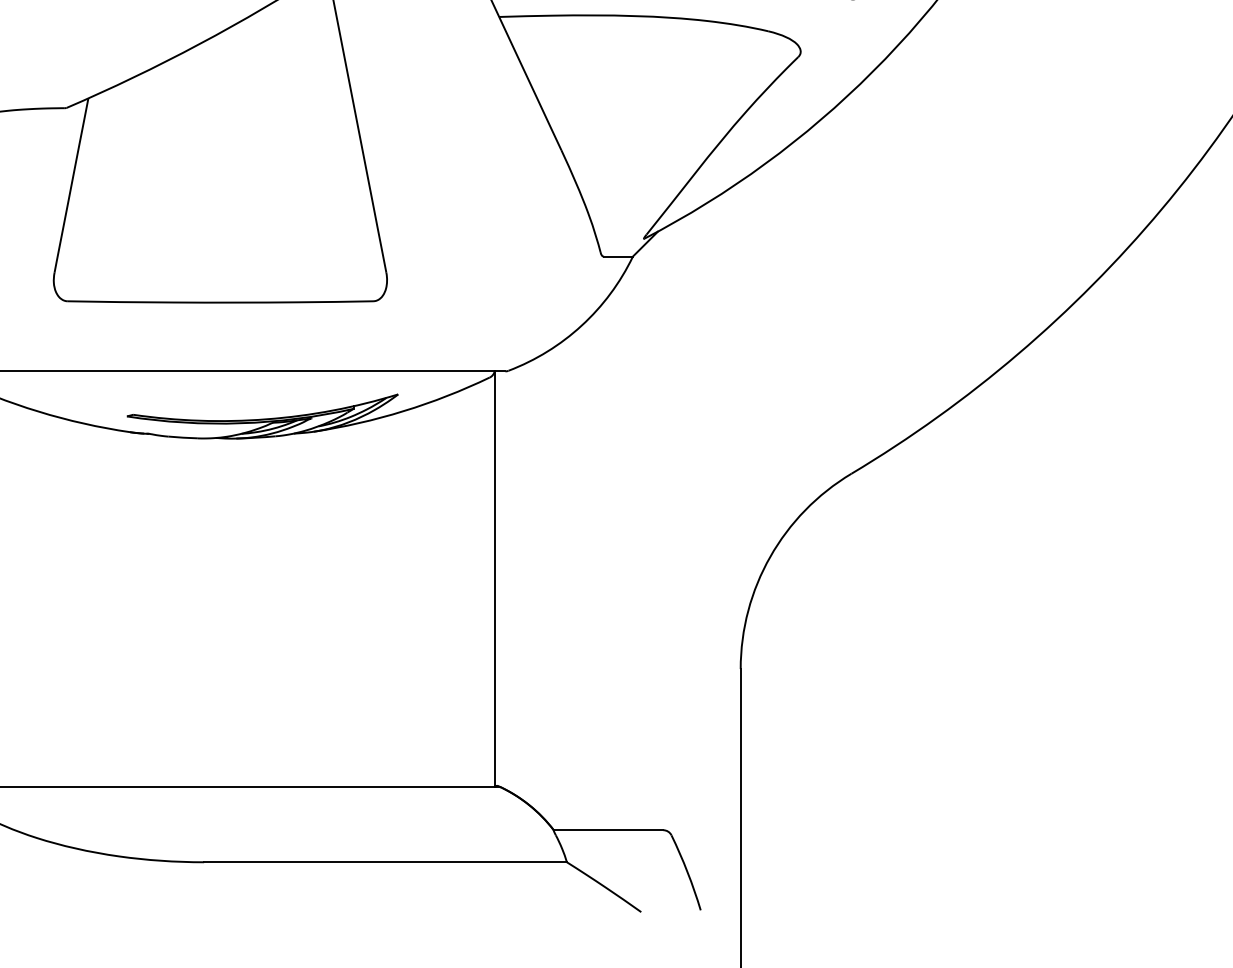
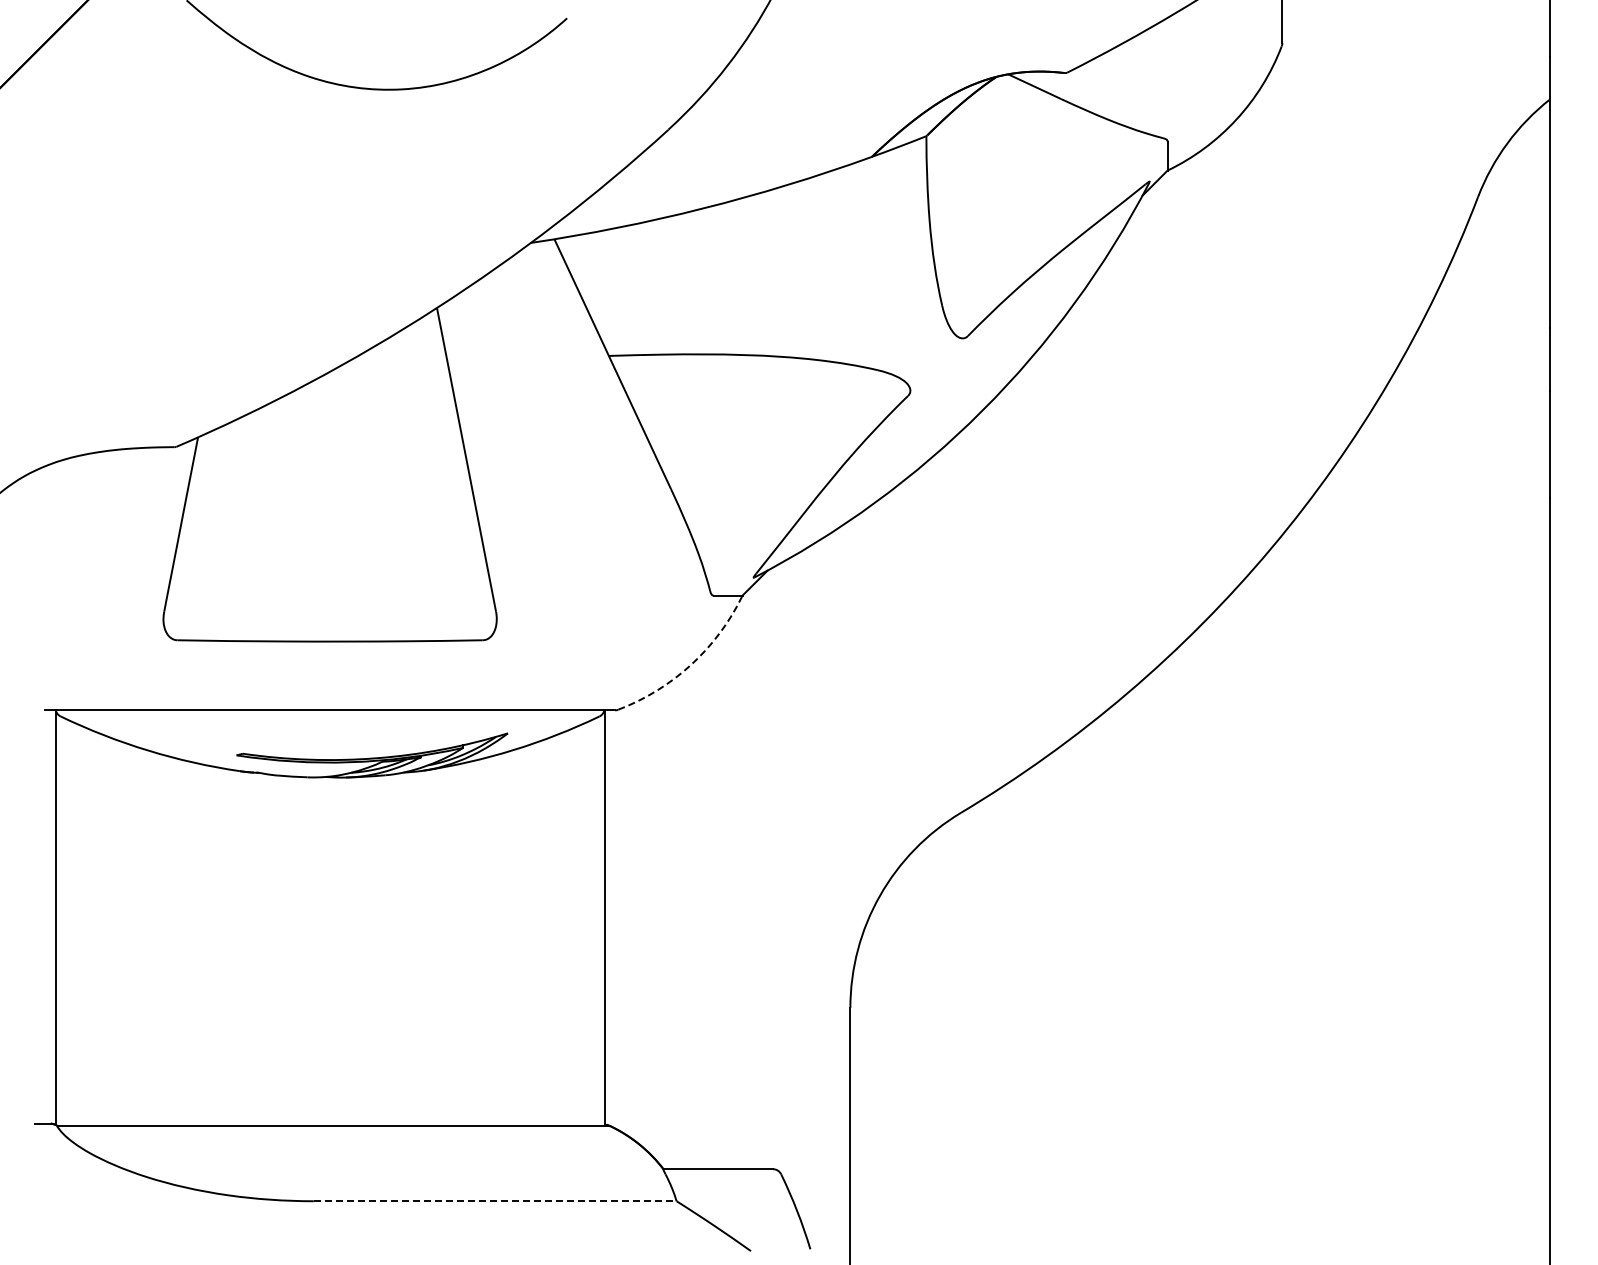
arc: (581, 325) -> (691, 664), solid -> dashed
line: (385, 862) -> (495, 1201), solid -> dashed

